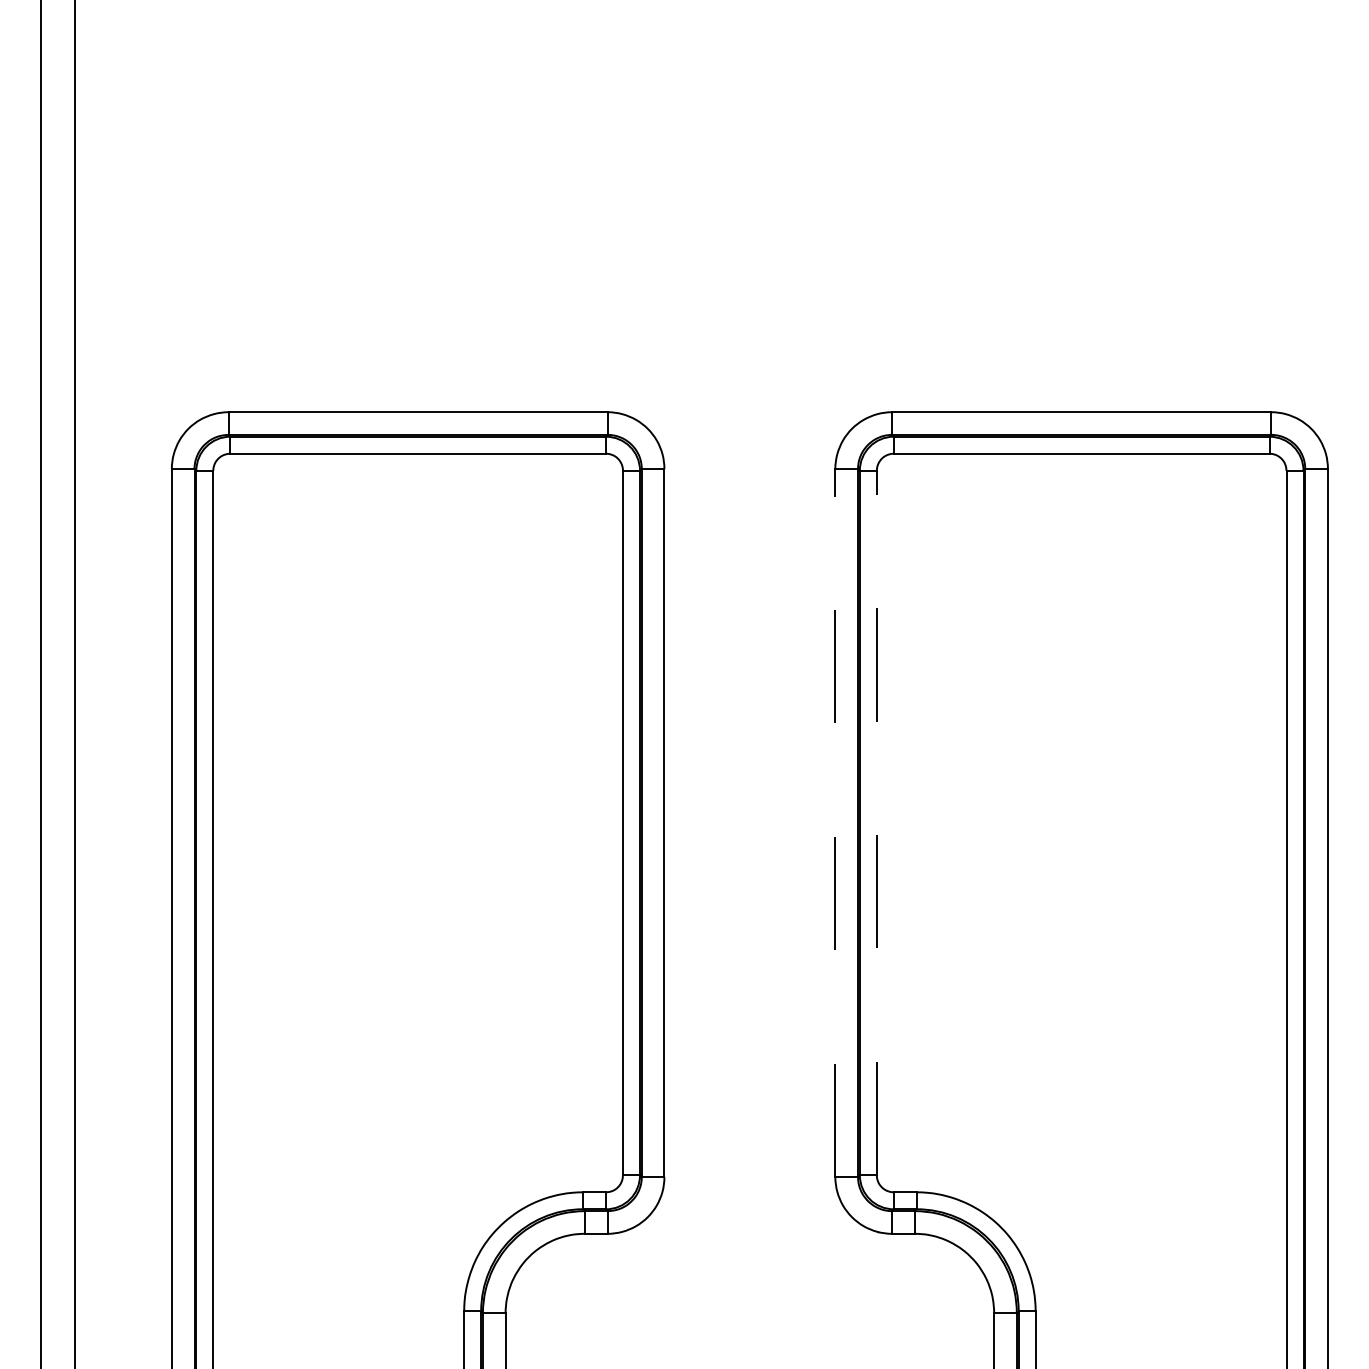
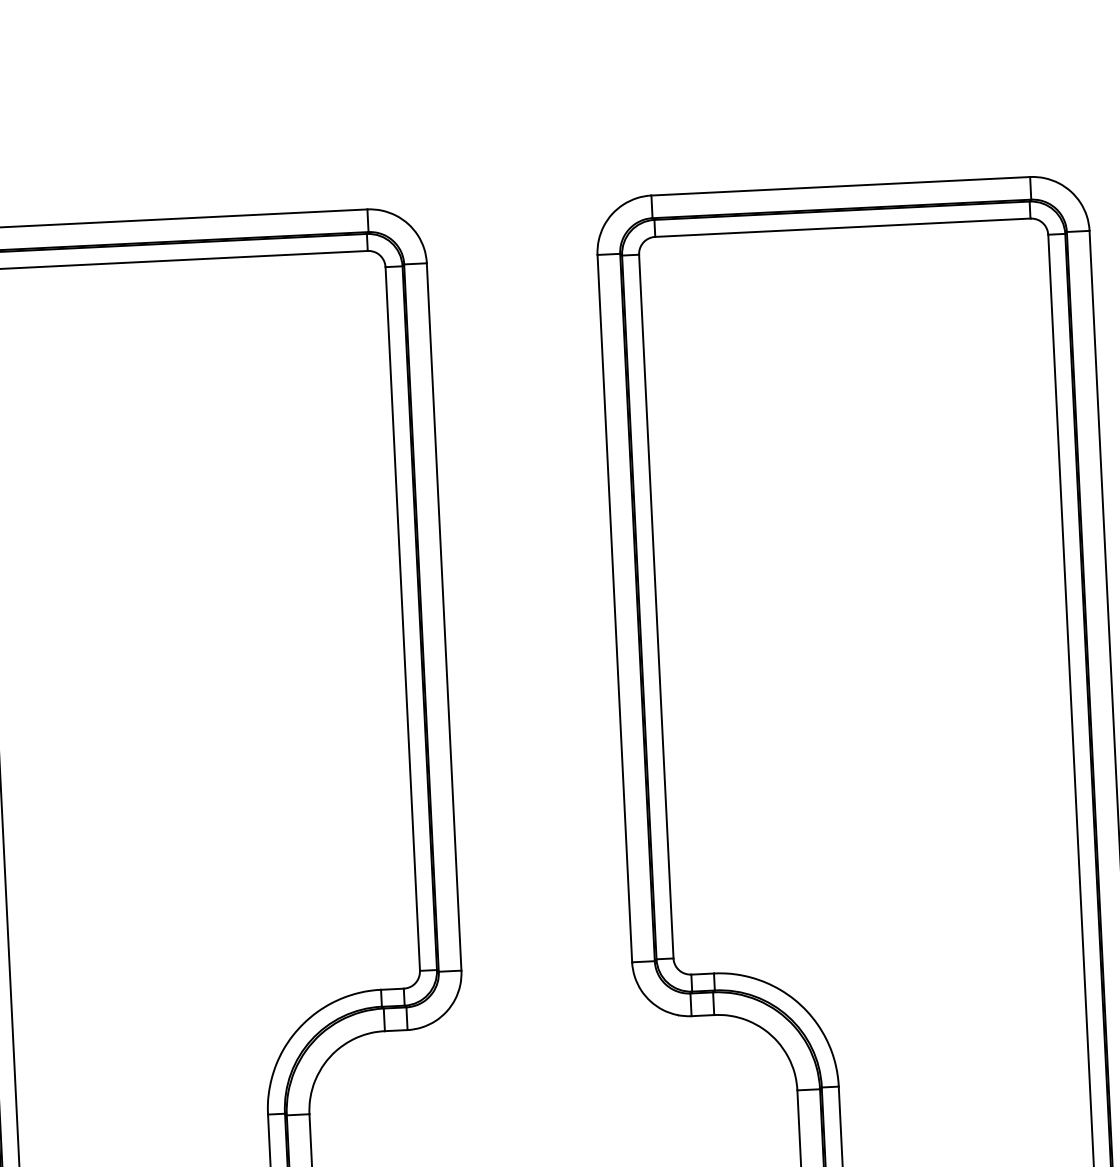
line: (835, 822) -> (614, 608), dashed -> solid
line: (876, 822) -> (655, 606), dashed -> solid

